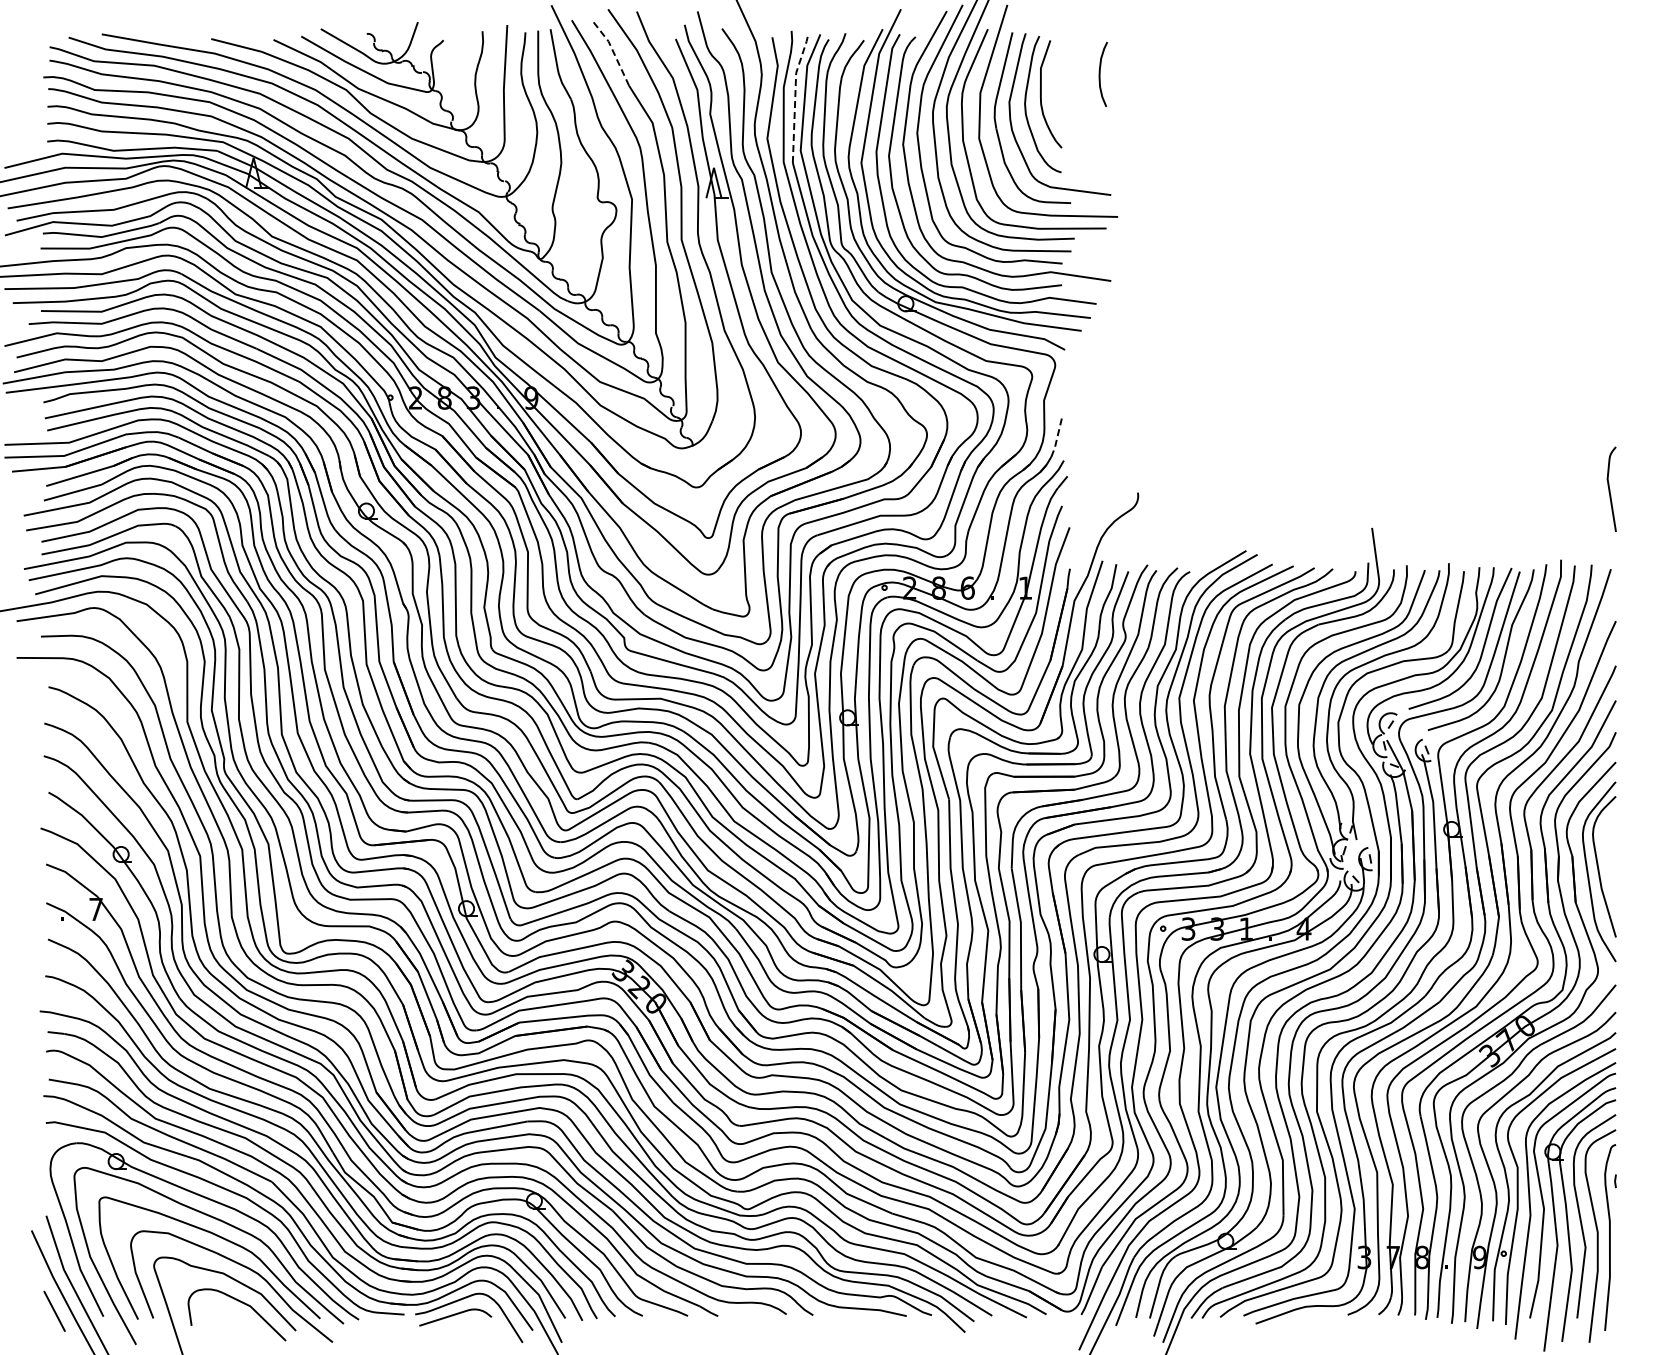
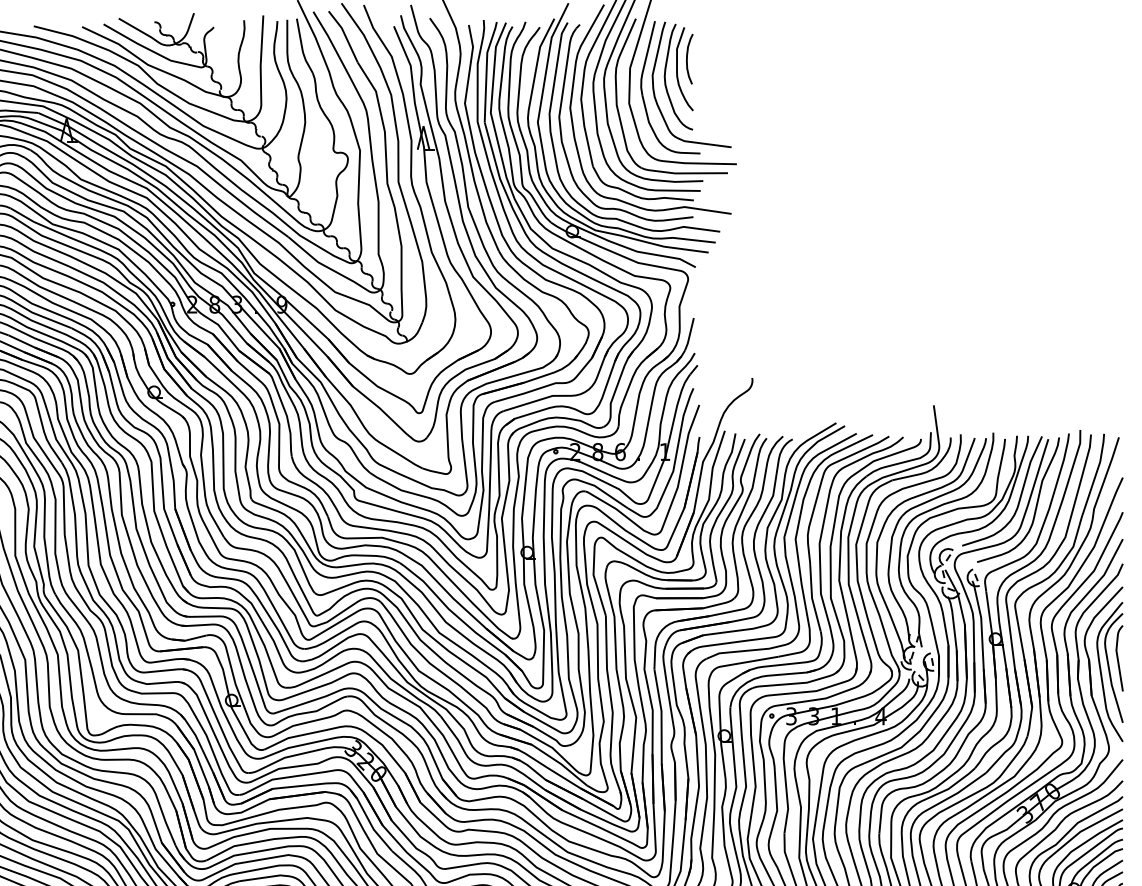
line: (612, 50) -> (344, 35), dashed -> solid
curve: (1100, 74) -> (687, 59), moved
line: (795, 95) -> (486, 70), dashed -> solid
line: (1057, 437) -> (689, 335), dashed -> solid
curve: (1610, 489) -> (1118, 658), moved

